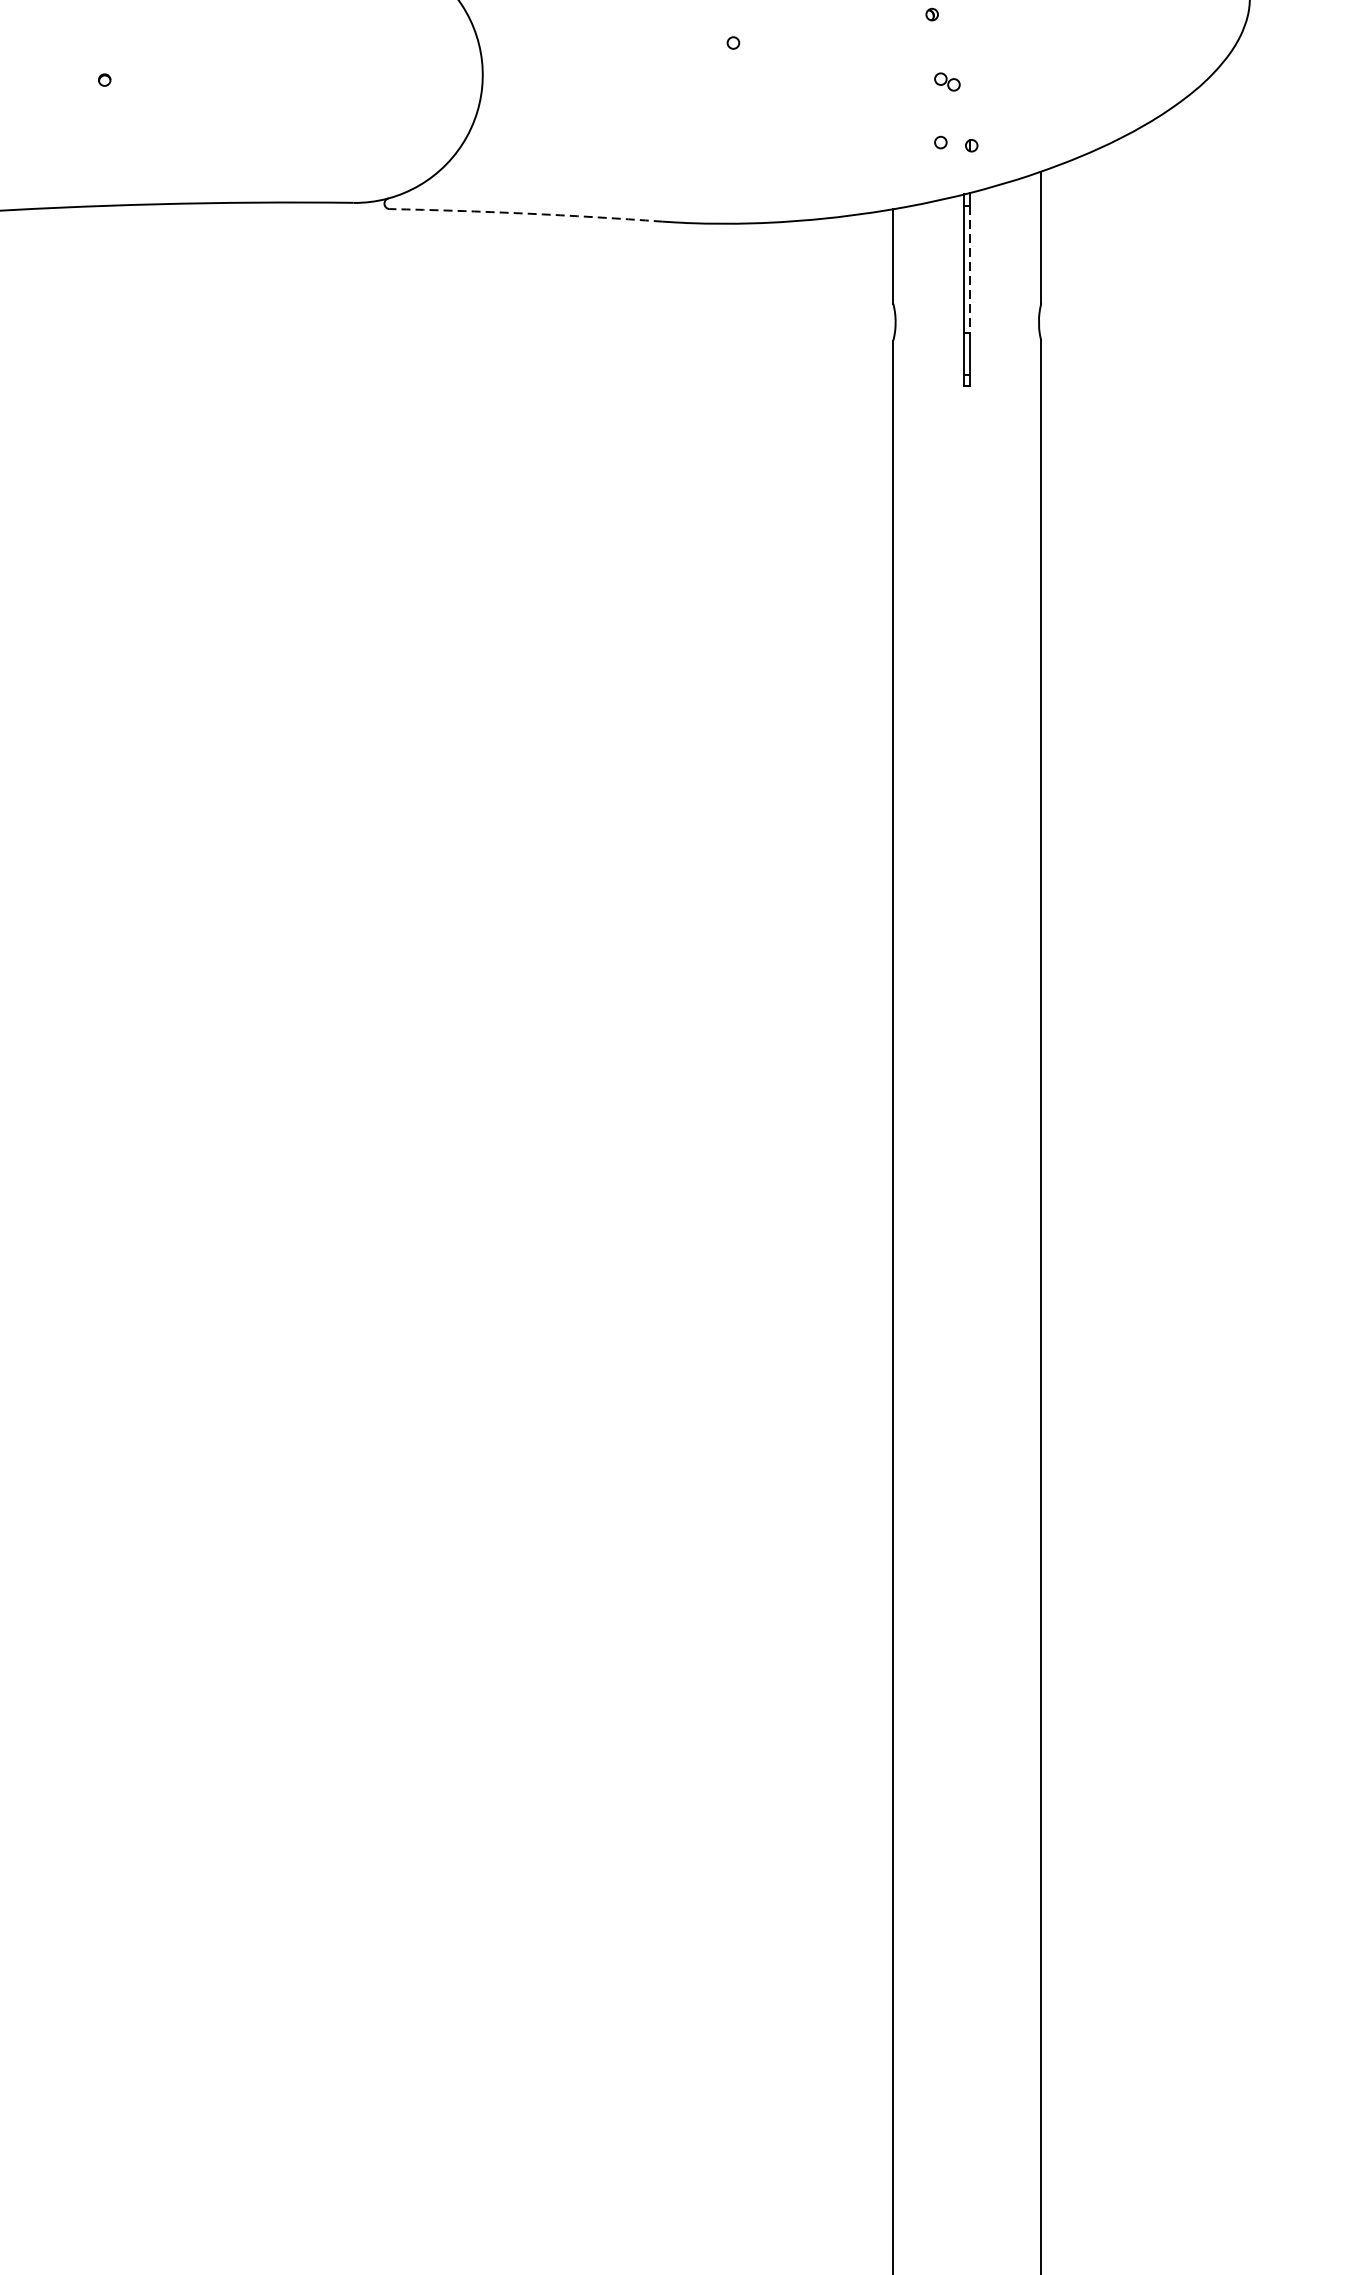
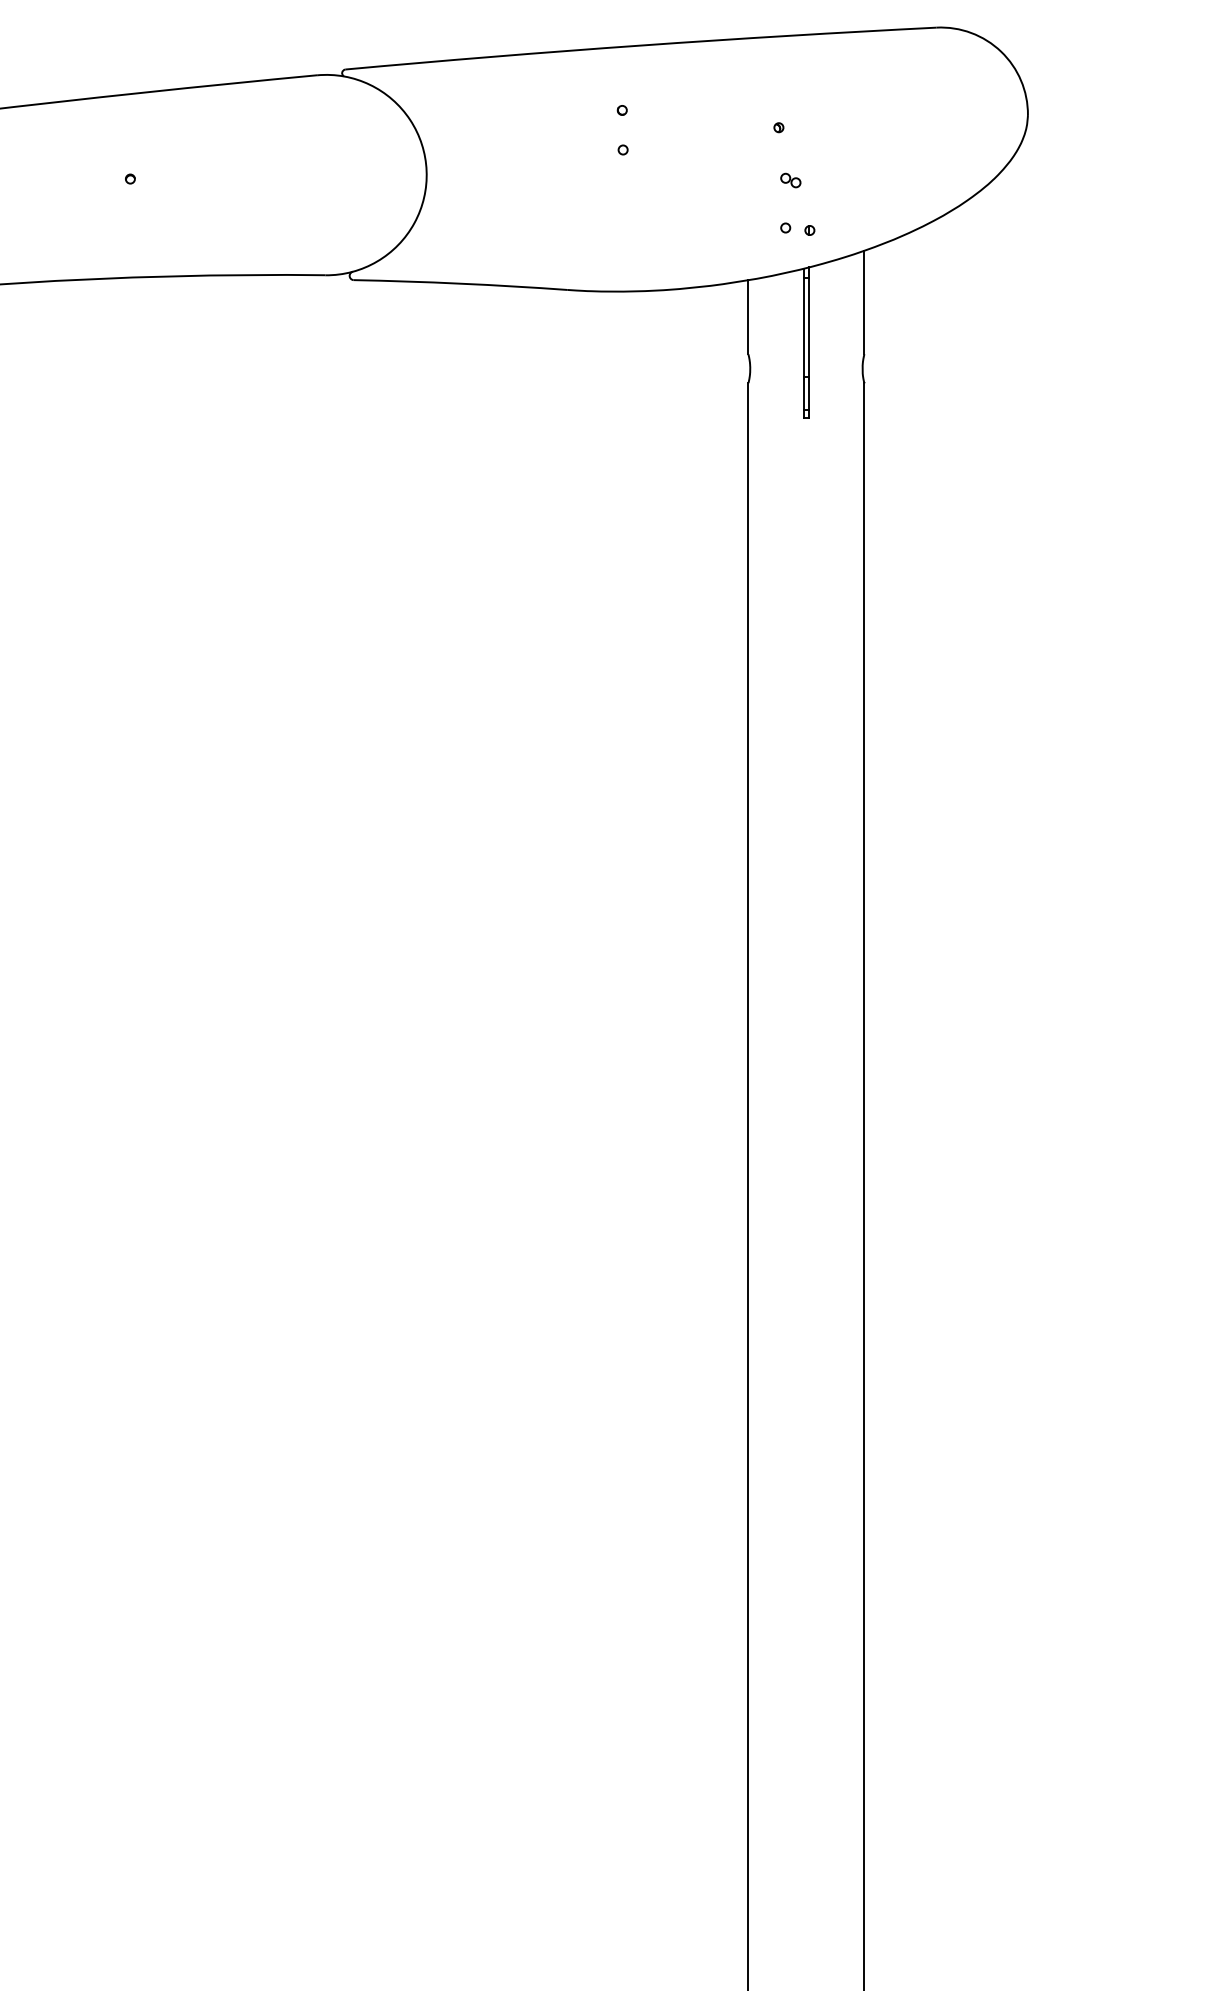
arc: (525, 213) -> (460, 283), dashed -> solid
line: (969, 269) -> (808, 327), dashed -> solid

